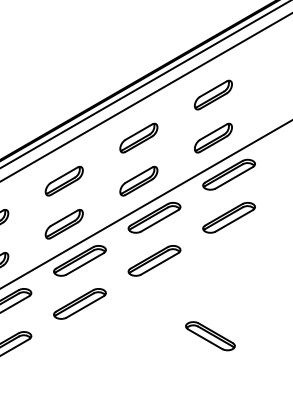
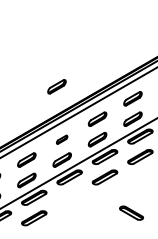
part: (52, 69) -> (56, 86), added
part: (62, 180) -> (61, 139), size x0.6
part: (79, 303) -> (69, 197), removed

